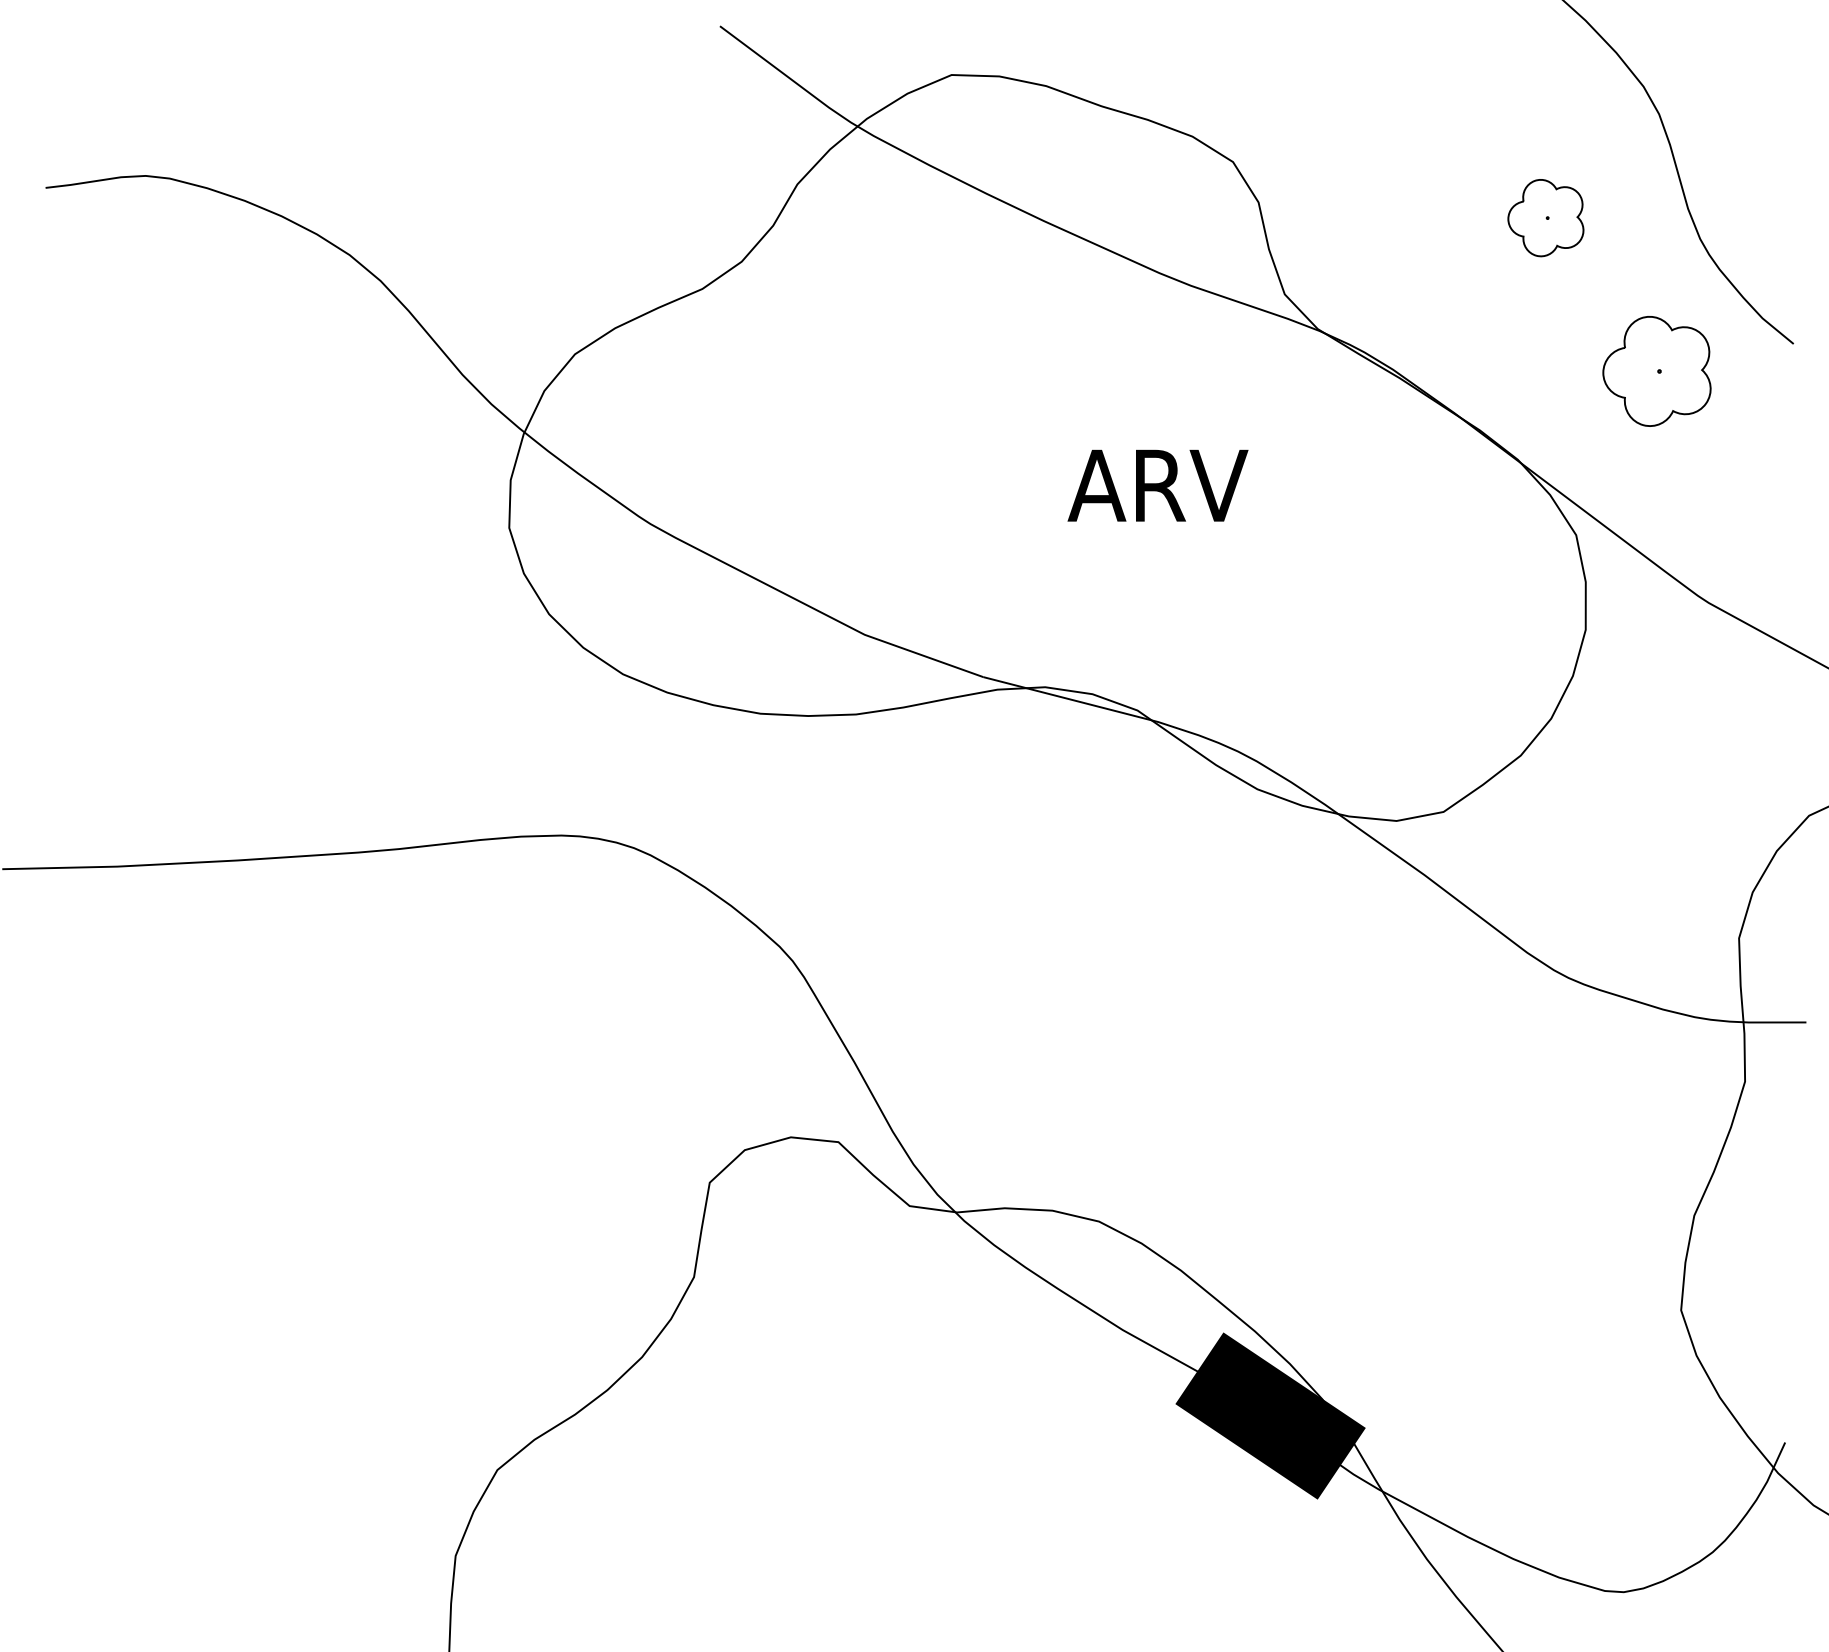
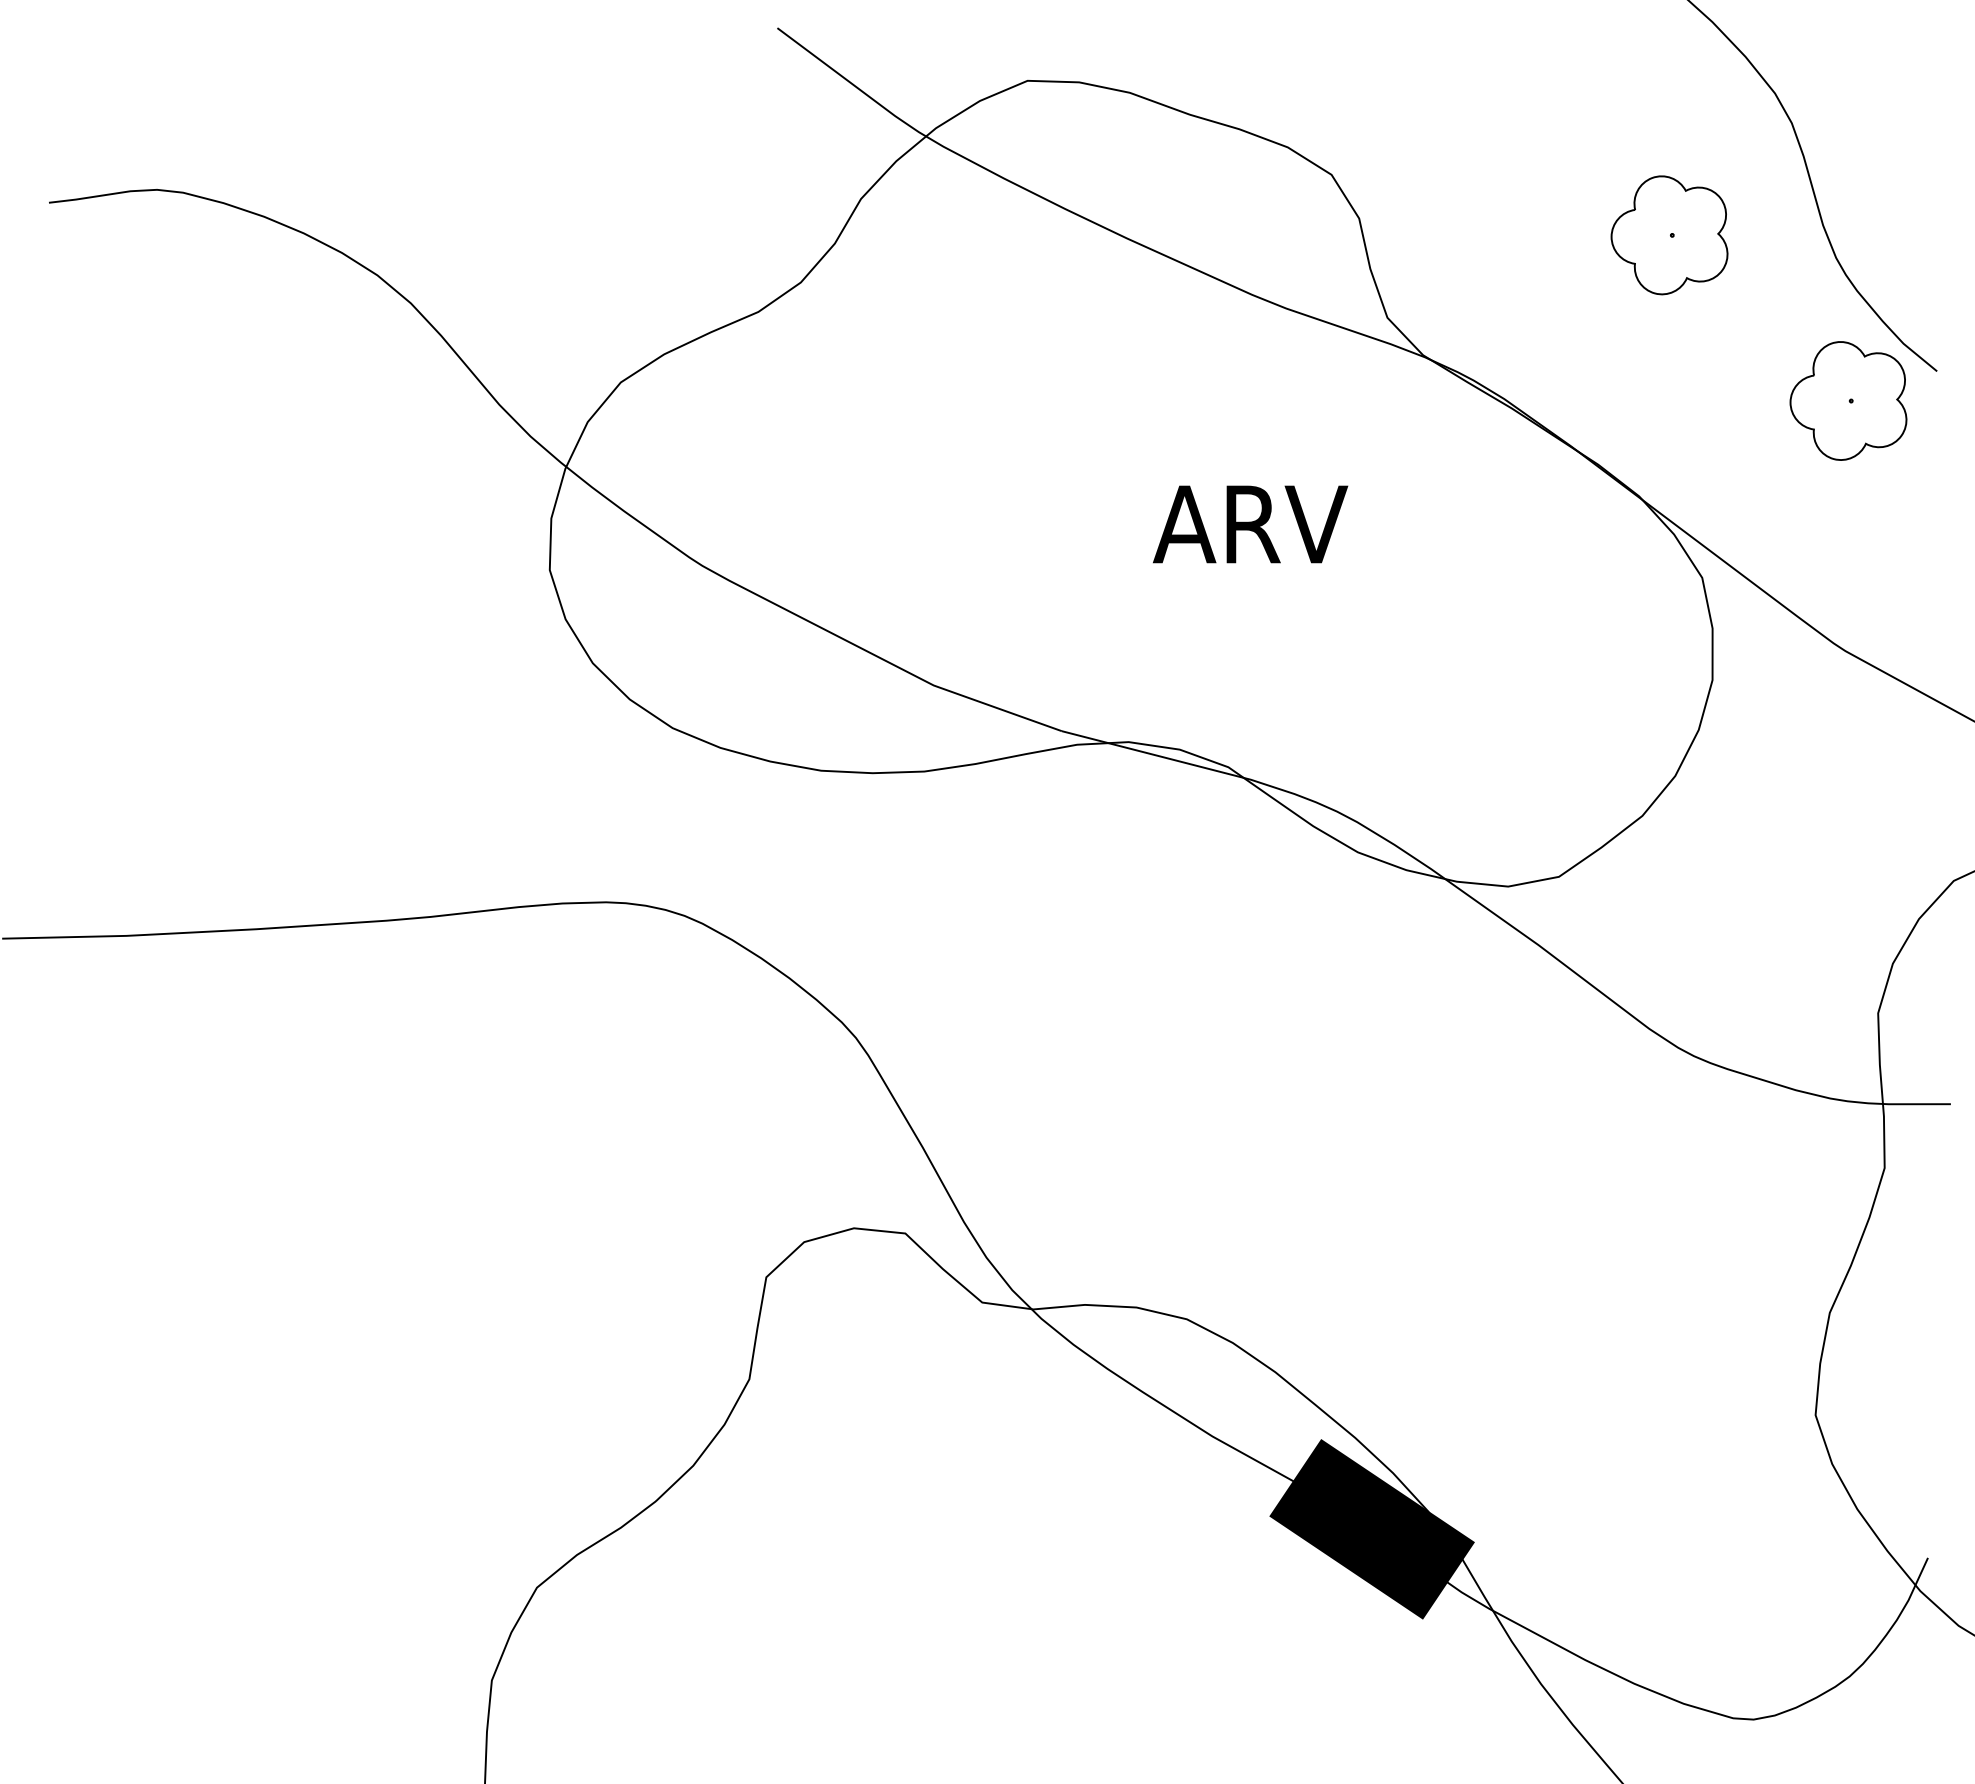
part: (1545, 218) -> (1669, 235), size x1.43
part: (1656, 370) -> (1848, 400), moved

